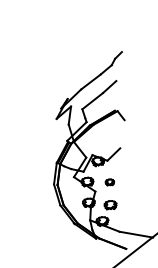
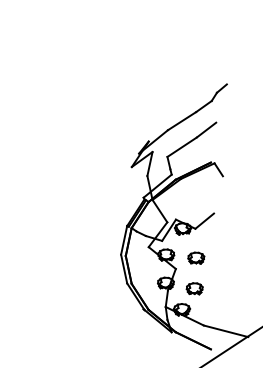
part: (109, 181) -> (196, 257), size x1.43

